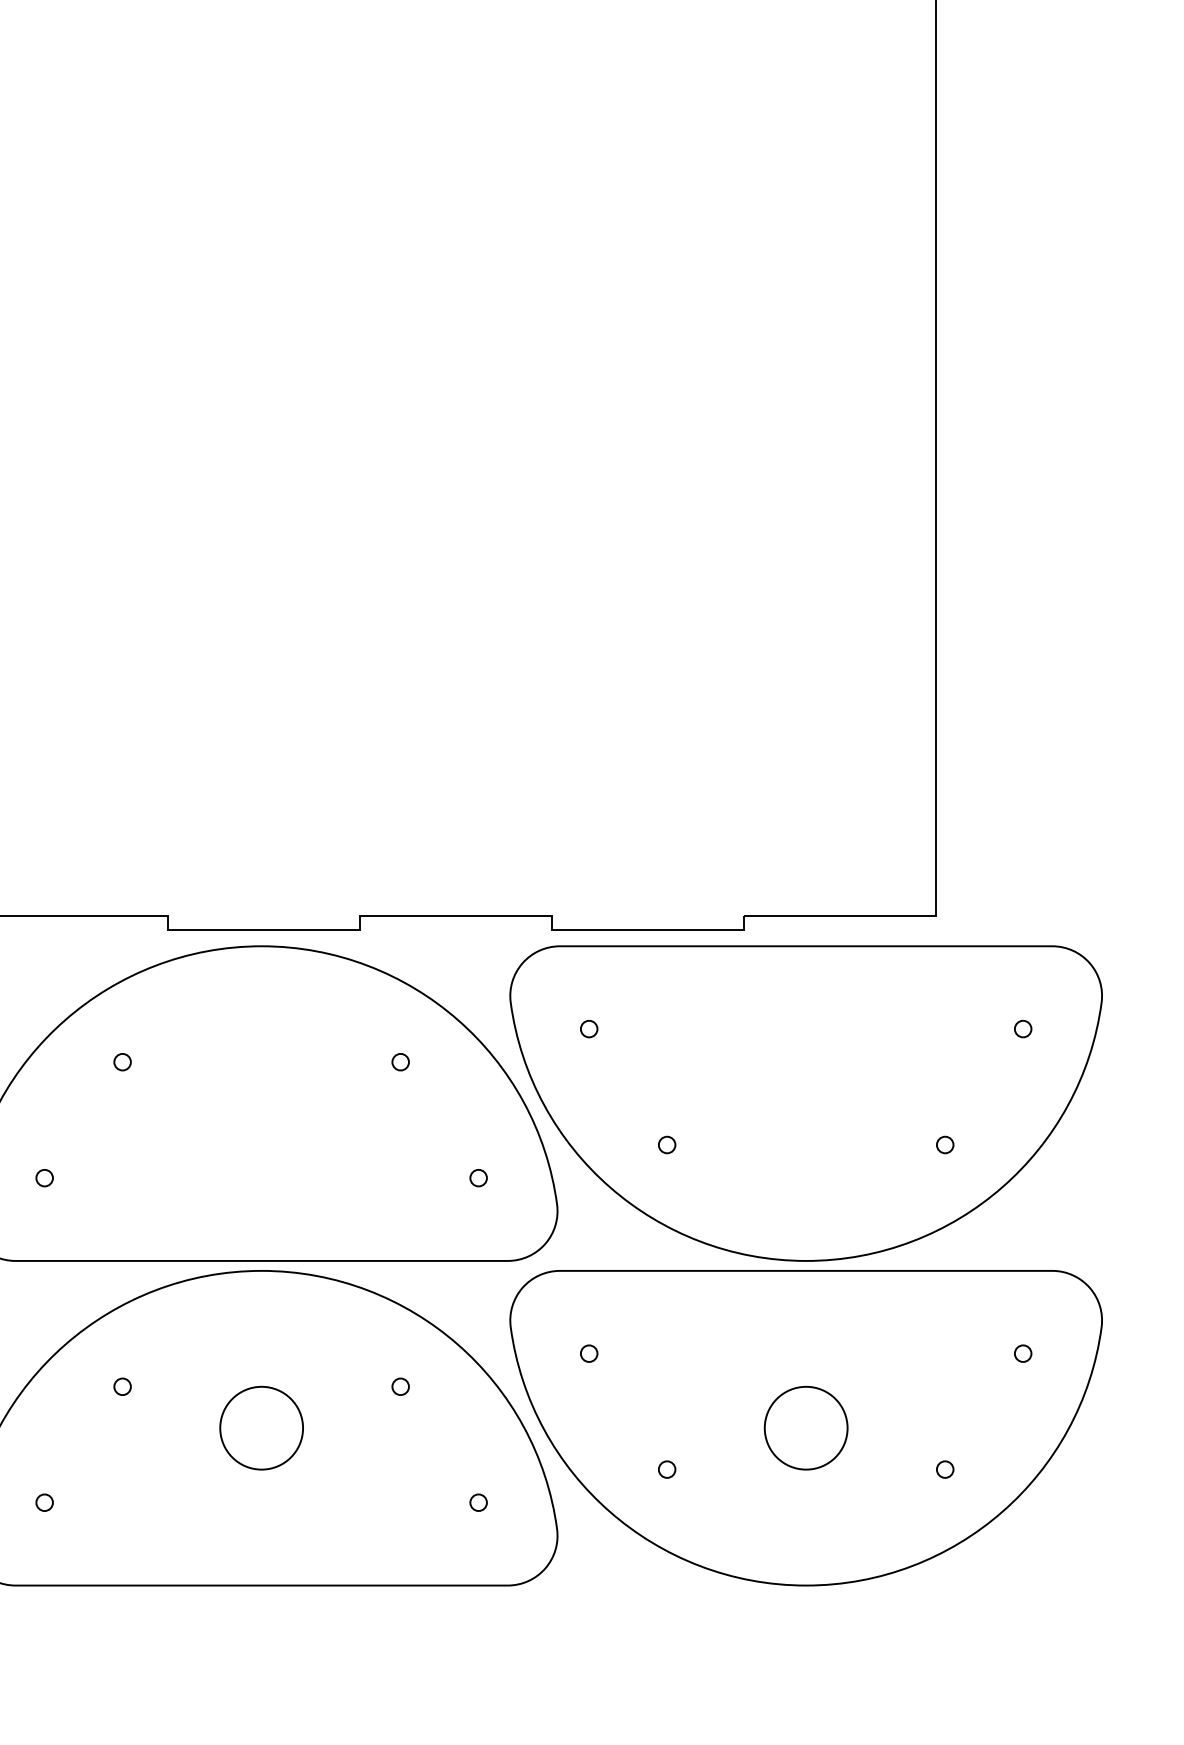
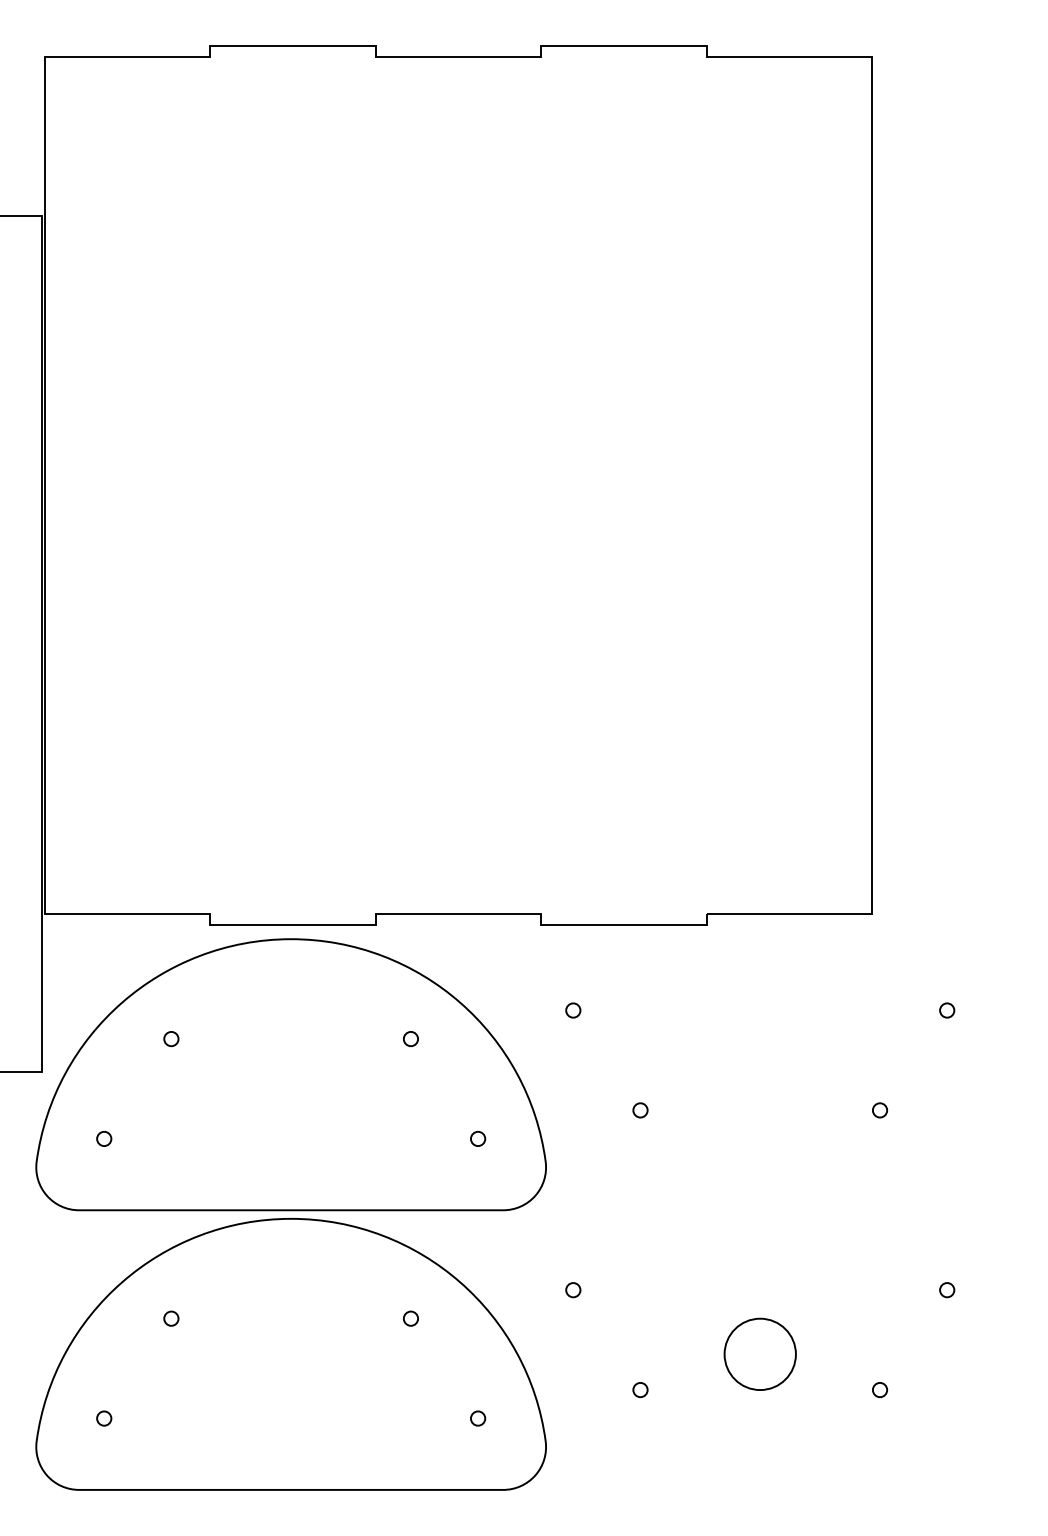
part: (806, 1265) -> (760, 1214), removed
part: (260, 1427) -> (290, 1353), removed

